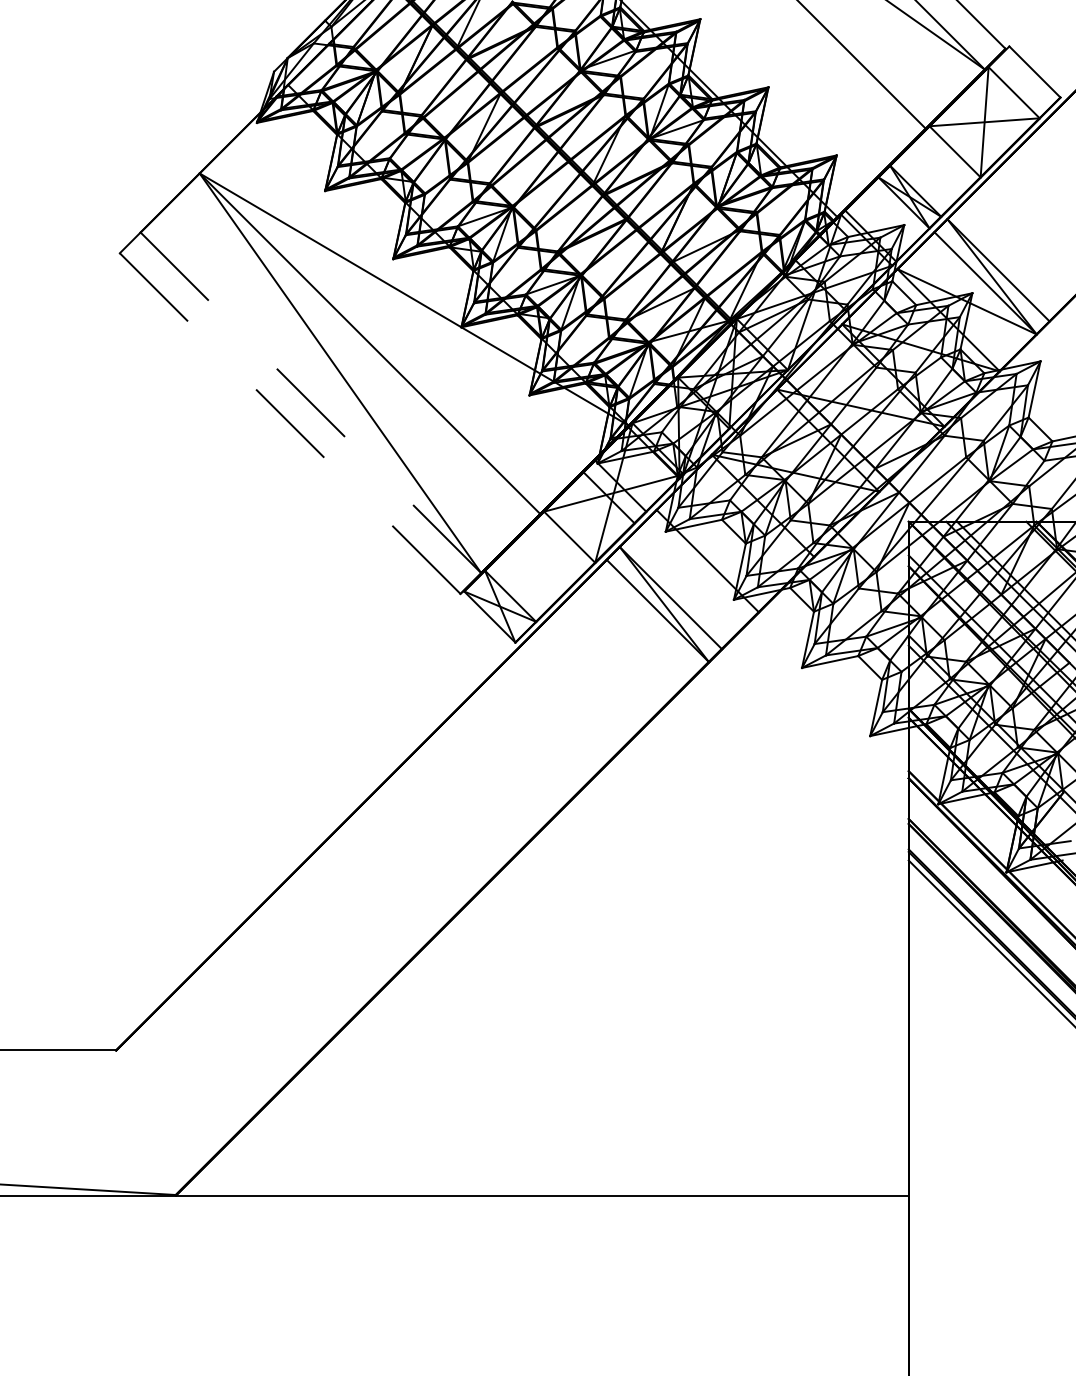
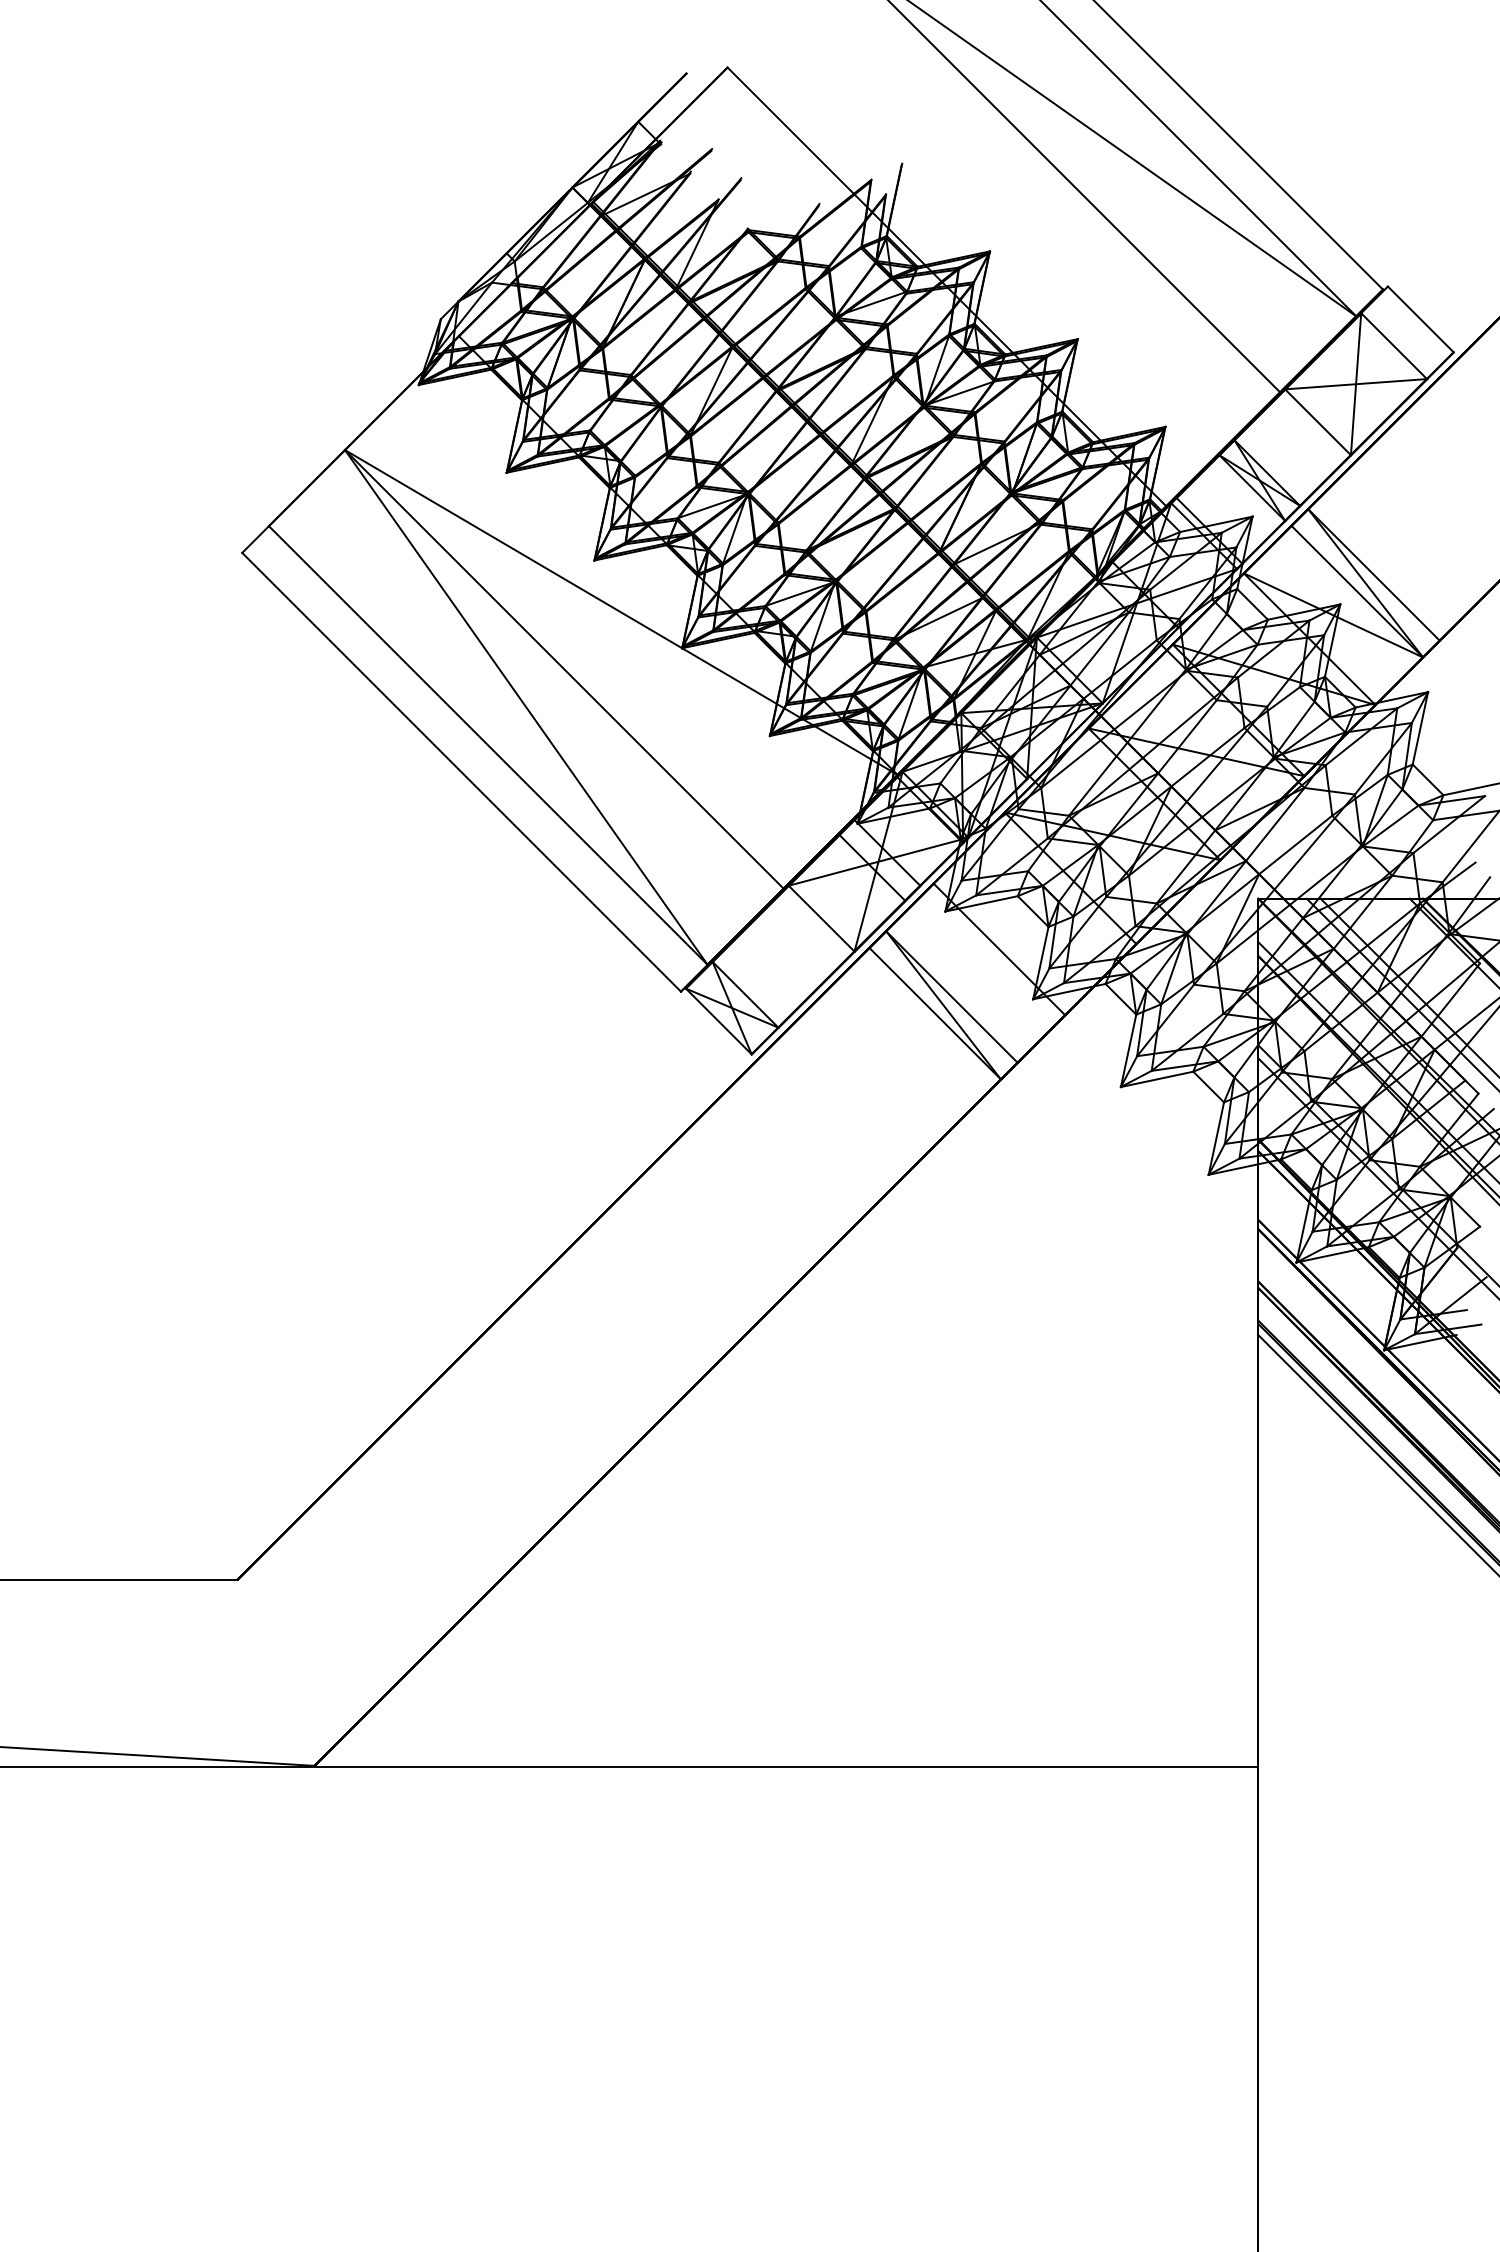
line: (311, 402) -> (488, 745), dashed -> solid
line: (290, 423) -> (461, 772), dashed -> solid

